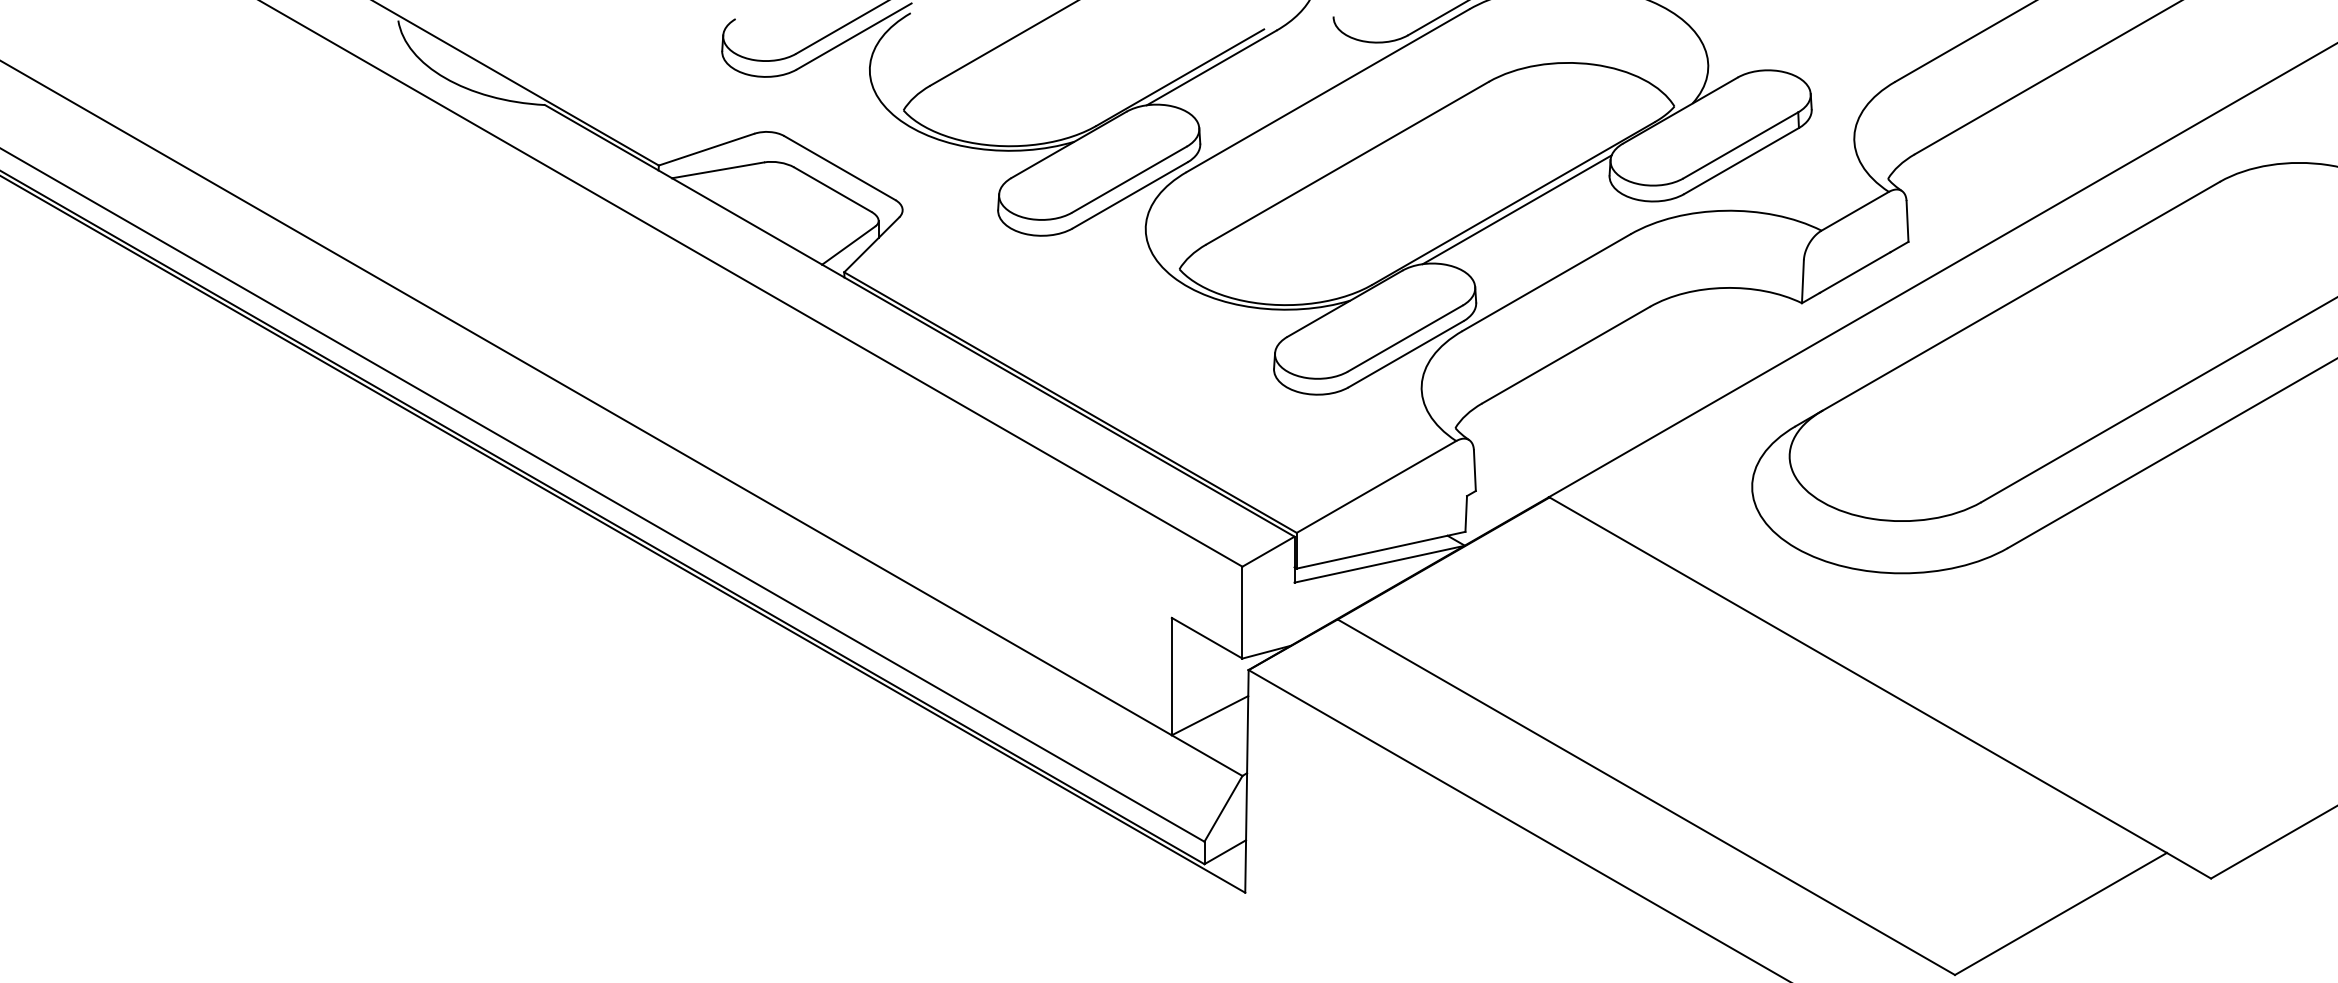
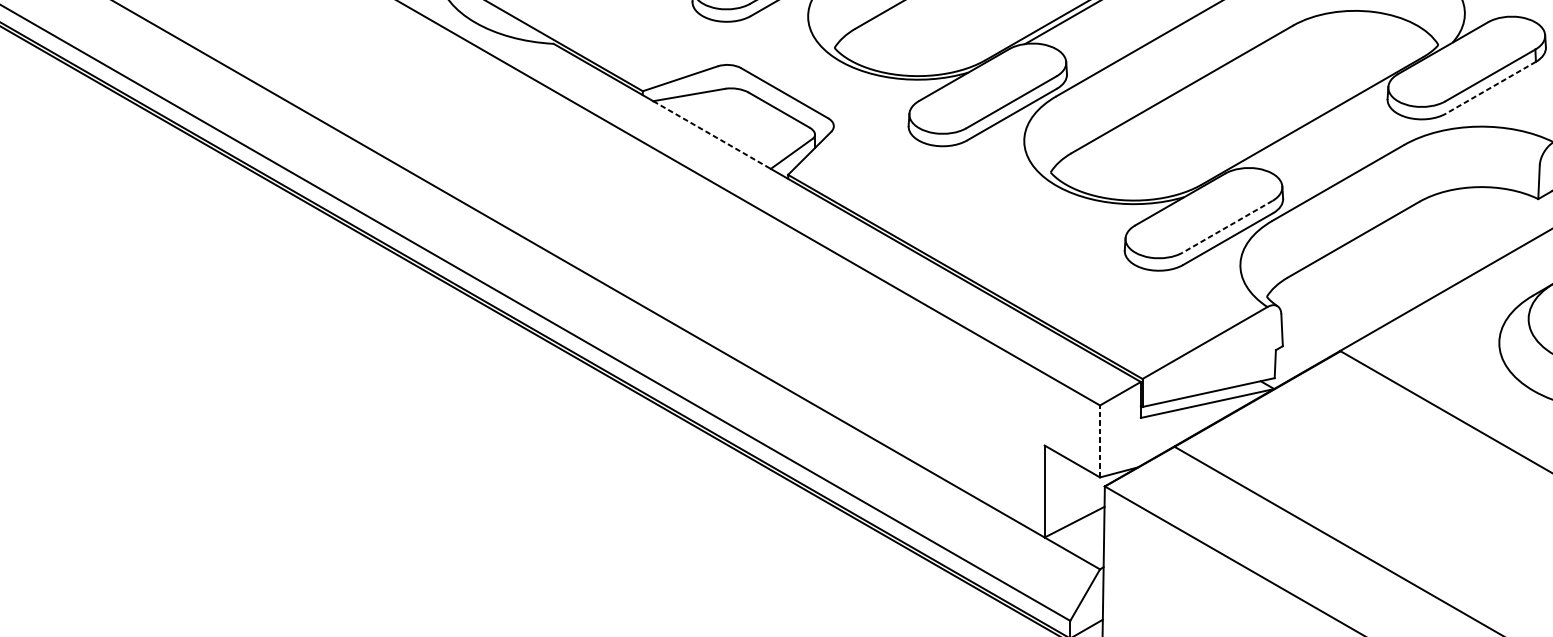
line: (1741, 161) -> (1490, 88), solid -> dashed
line: (1516, 209) -> (1314, 125), removed
line: (747, 221) -> (712, 135), solid -> dashed
line: (1404, 338) -> (1226, 226), solid -> dashed
line: (1242, 612) -> (1100, 441), solid -> dashed

